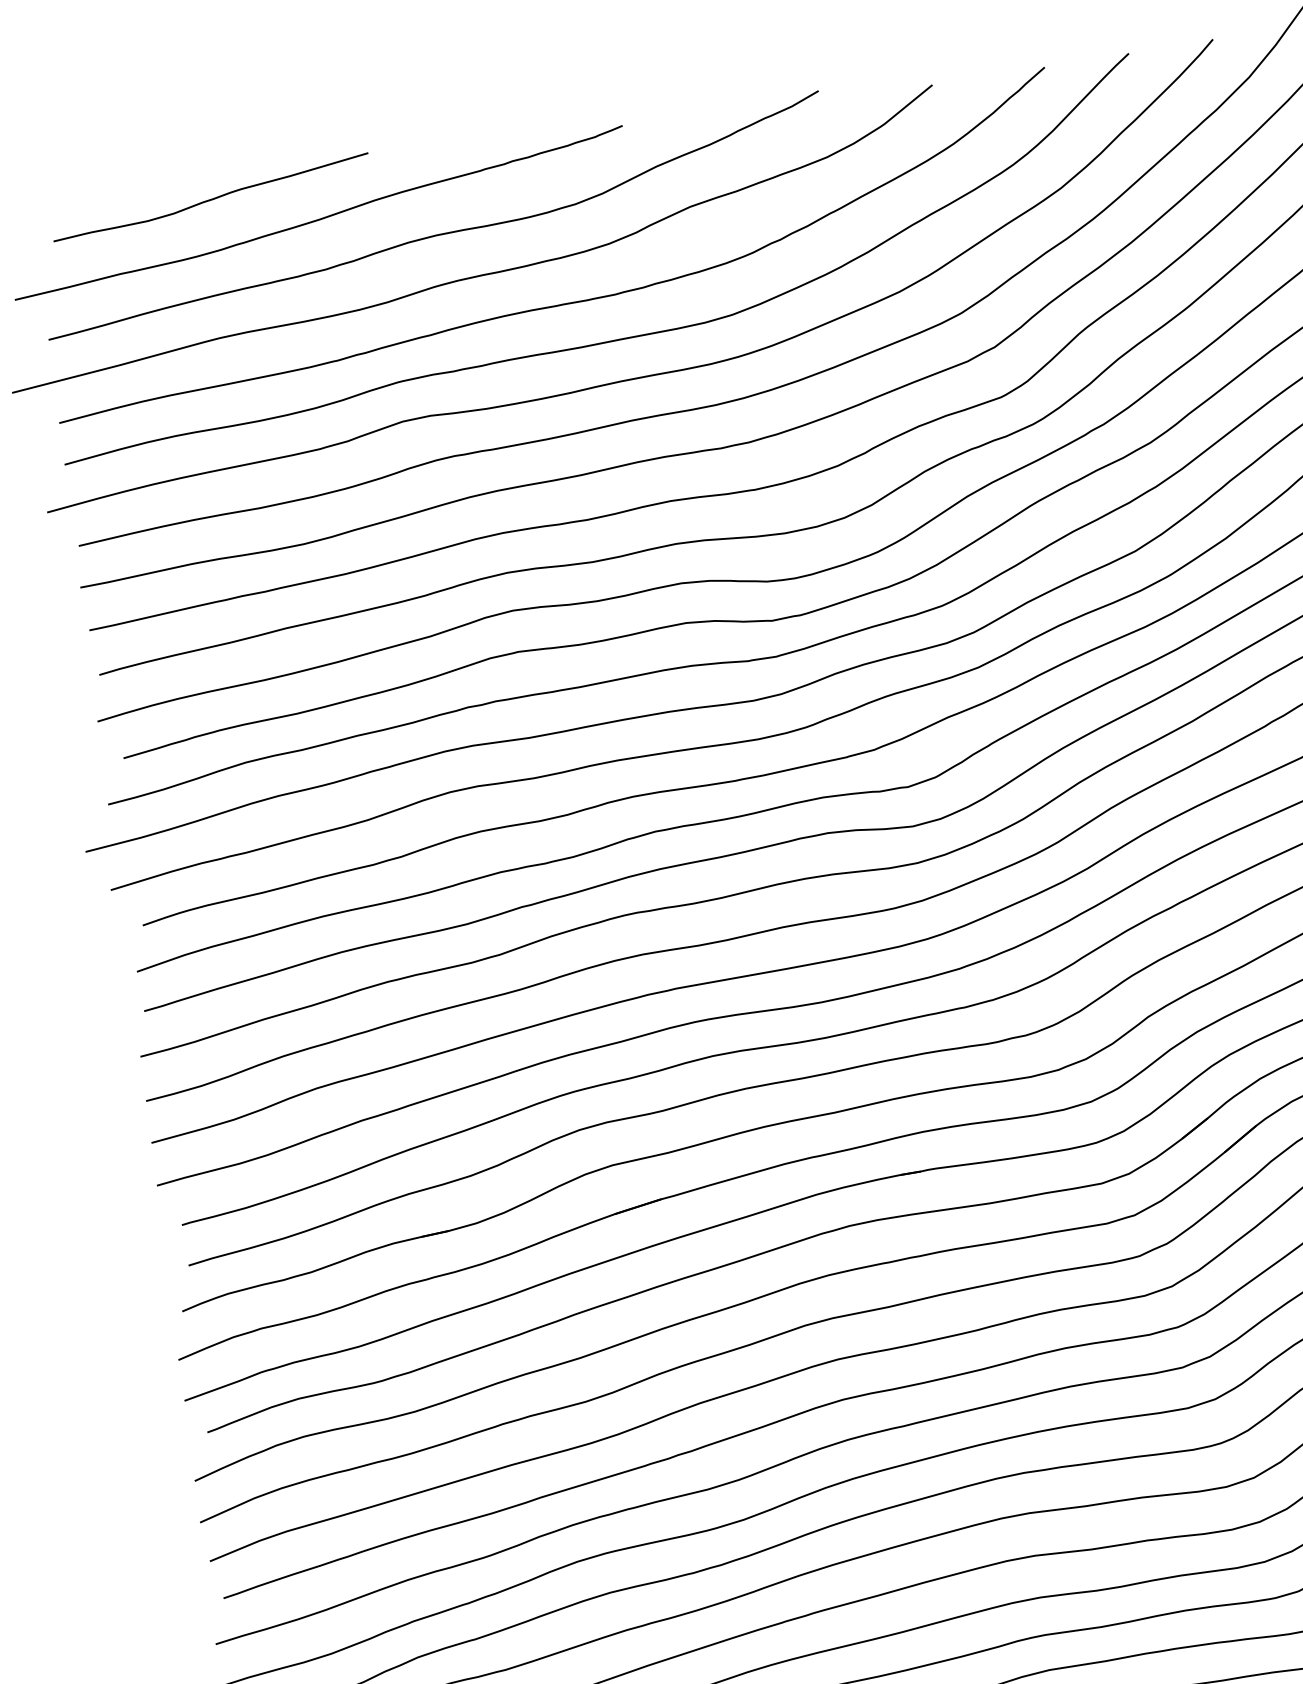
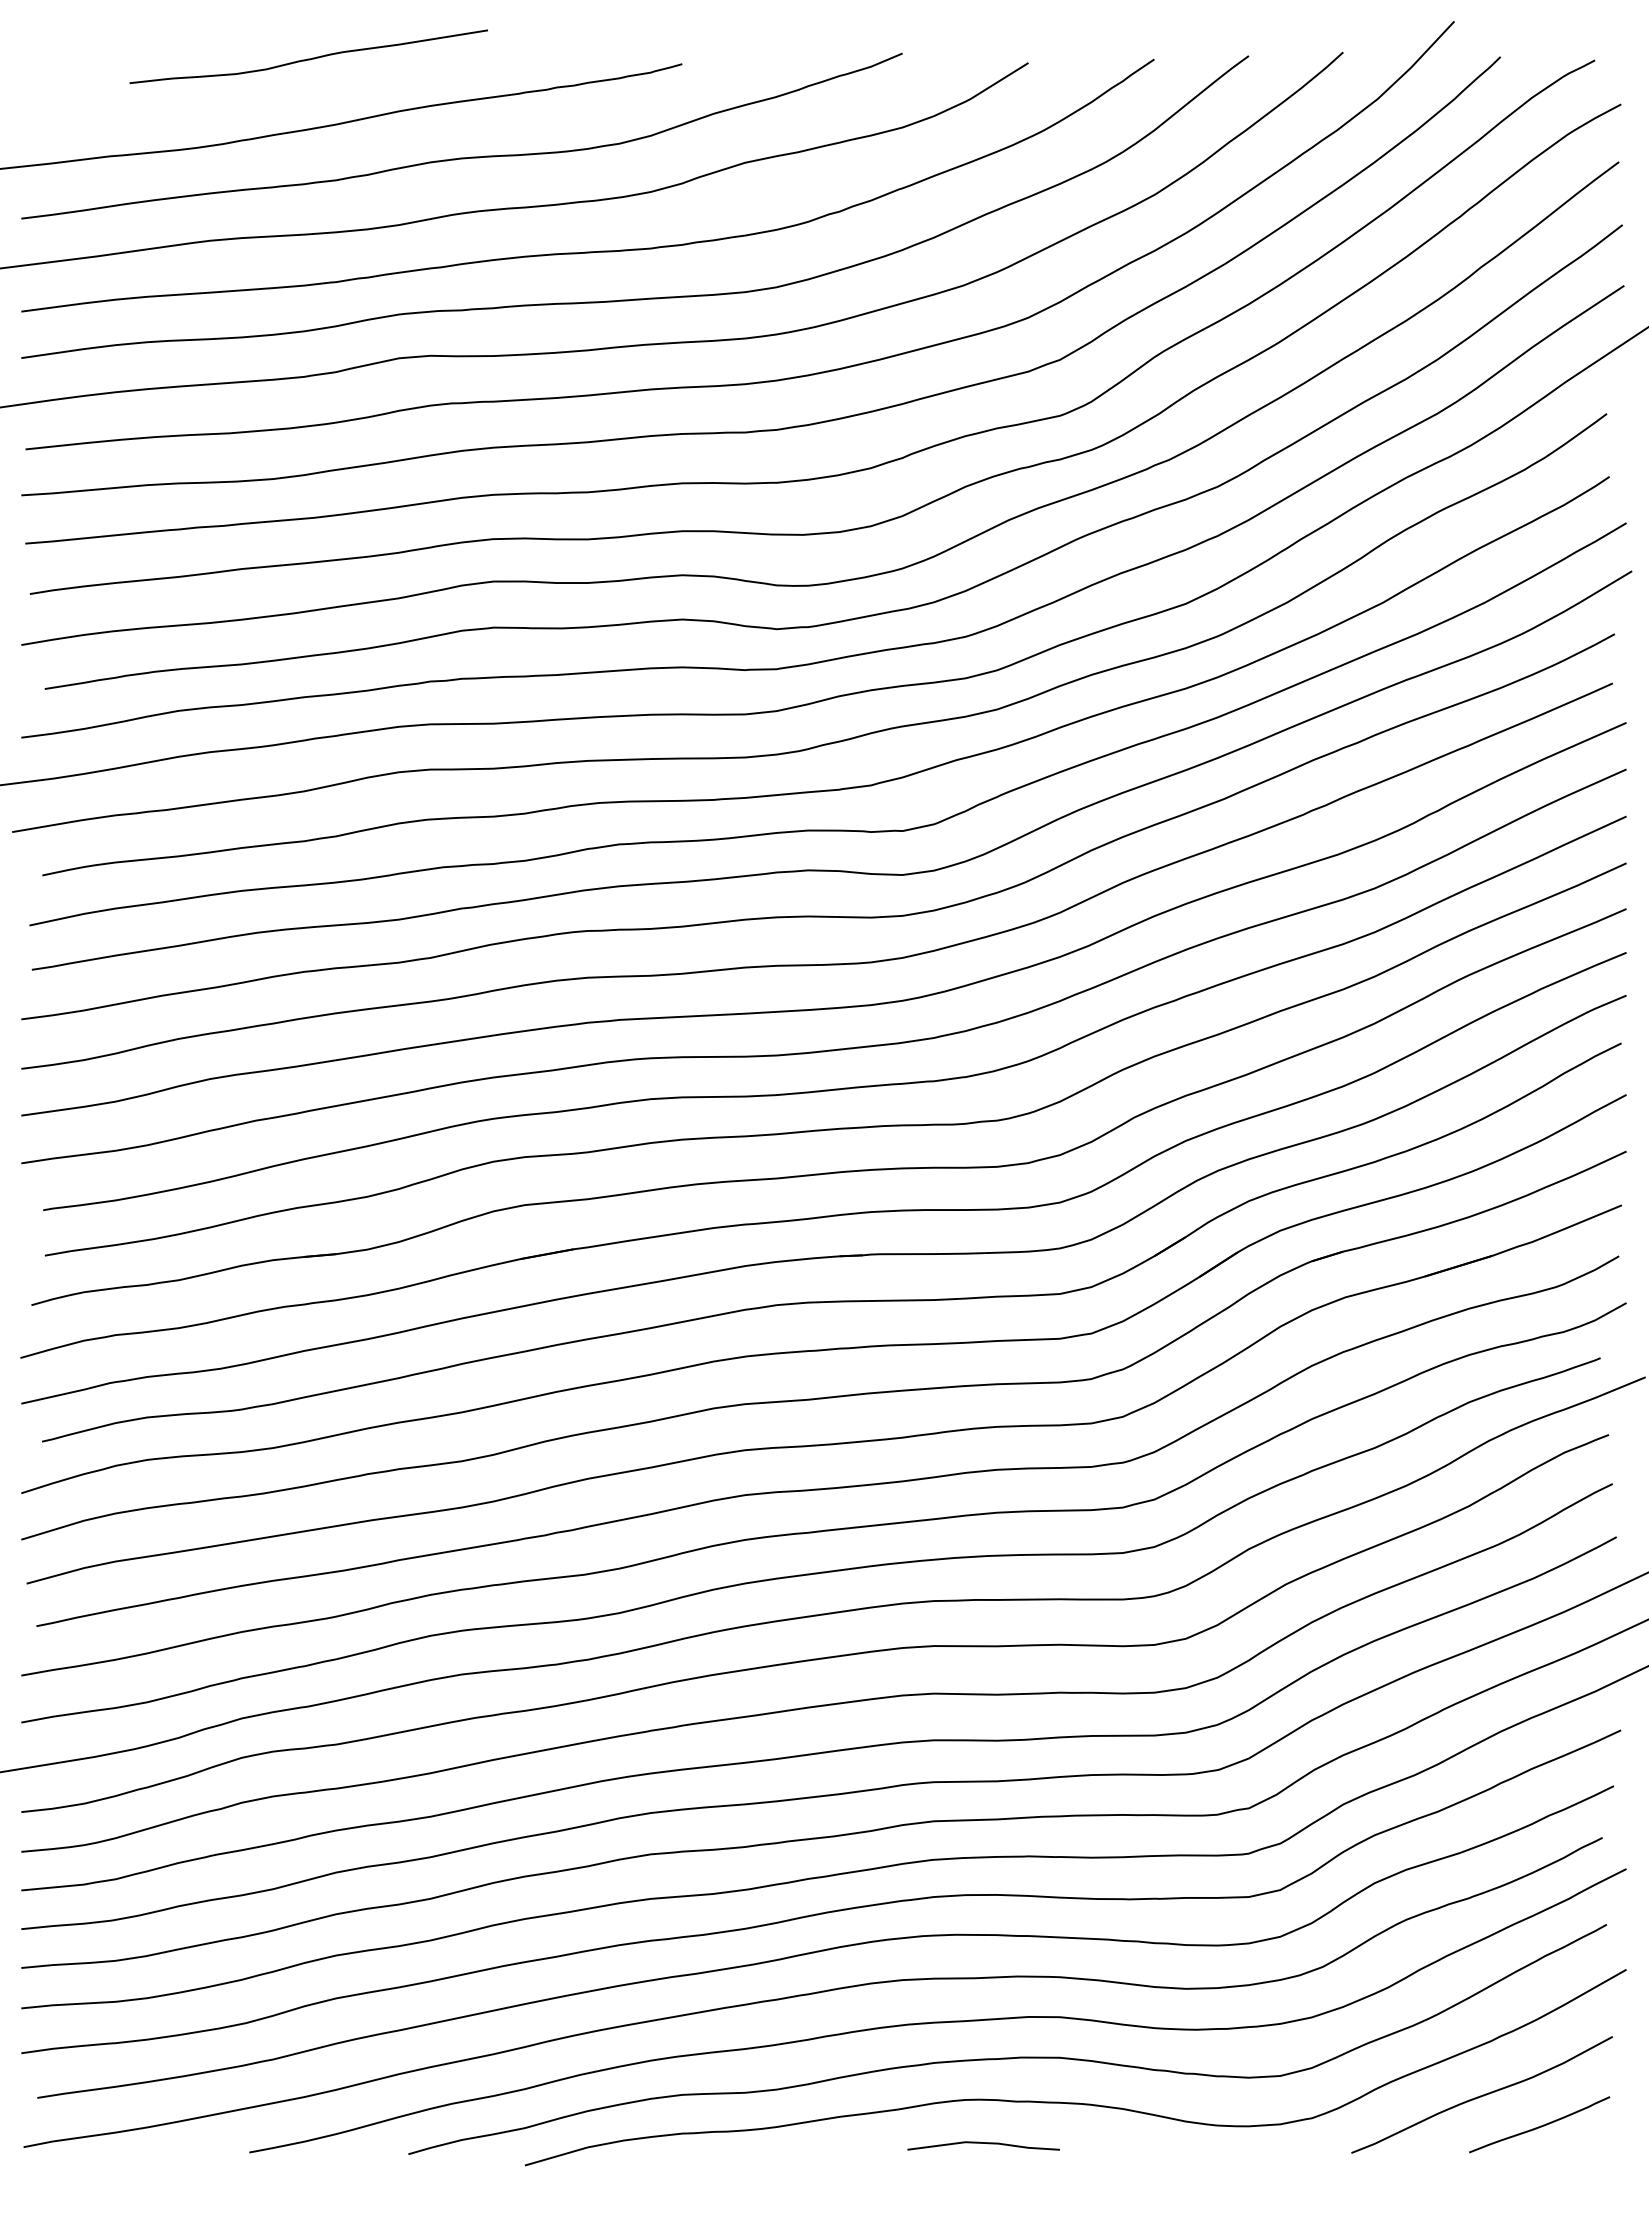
curve: (210, 198) -> (308, 58), moved

